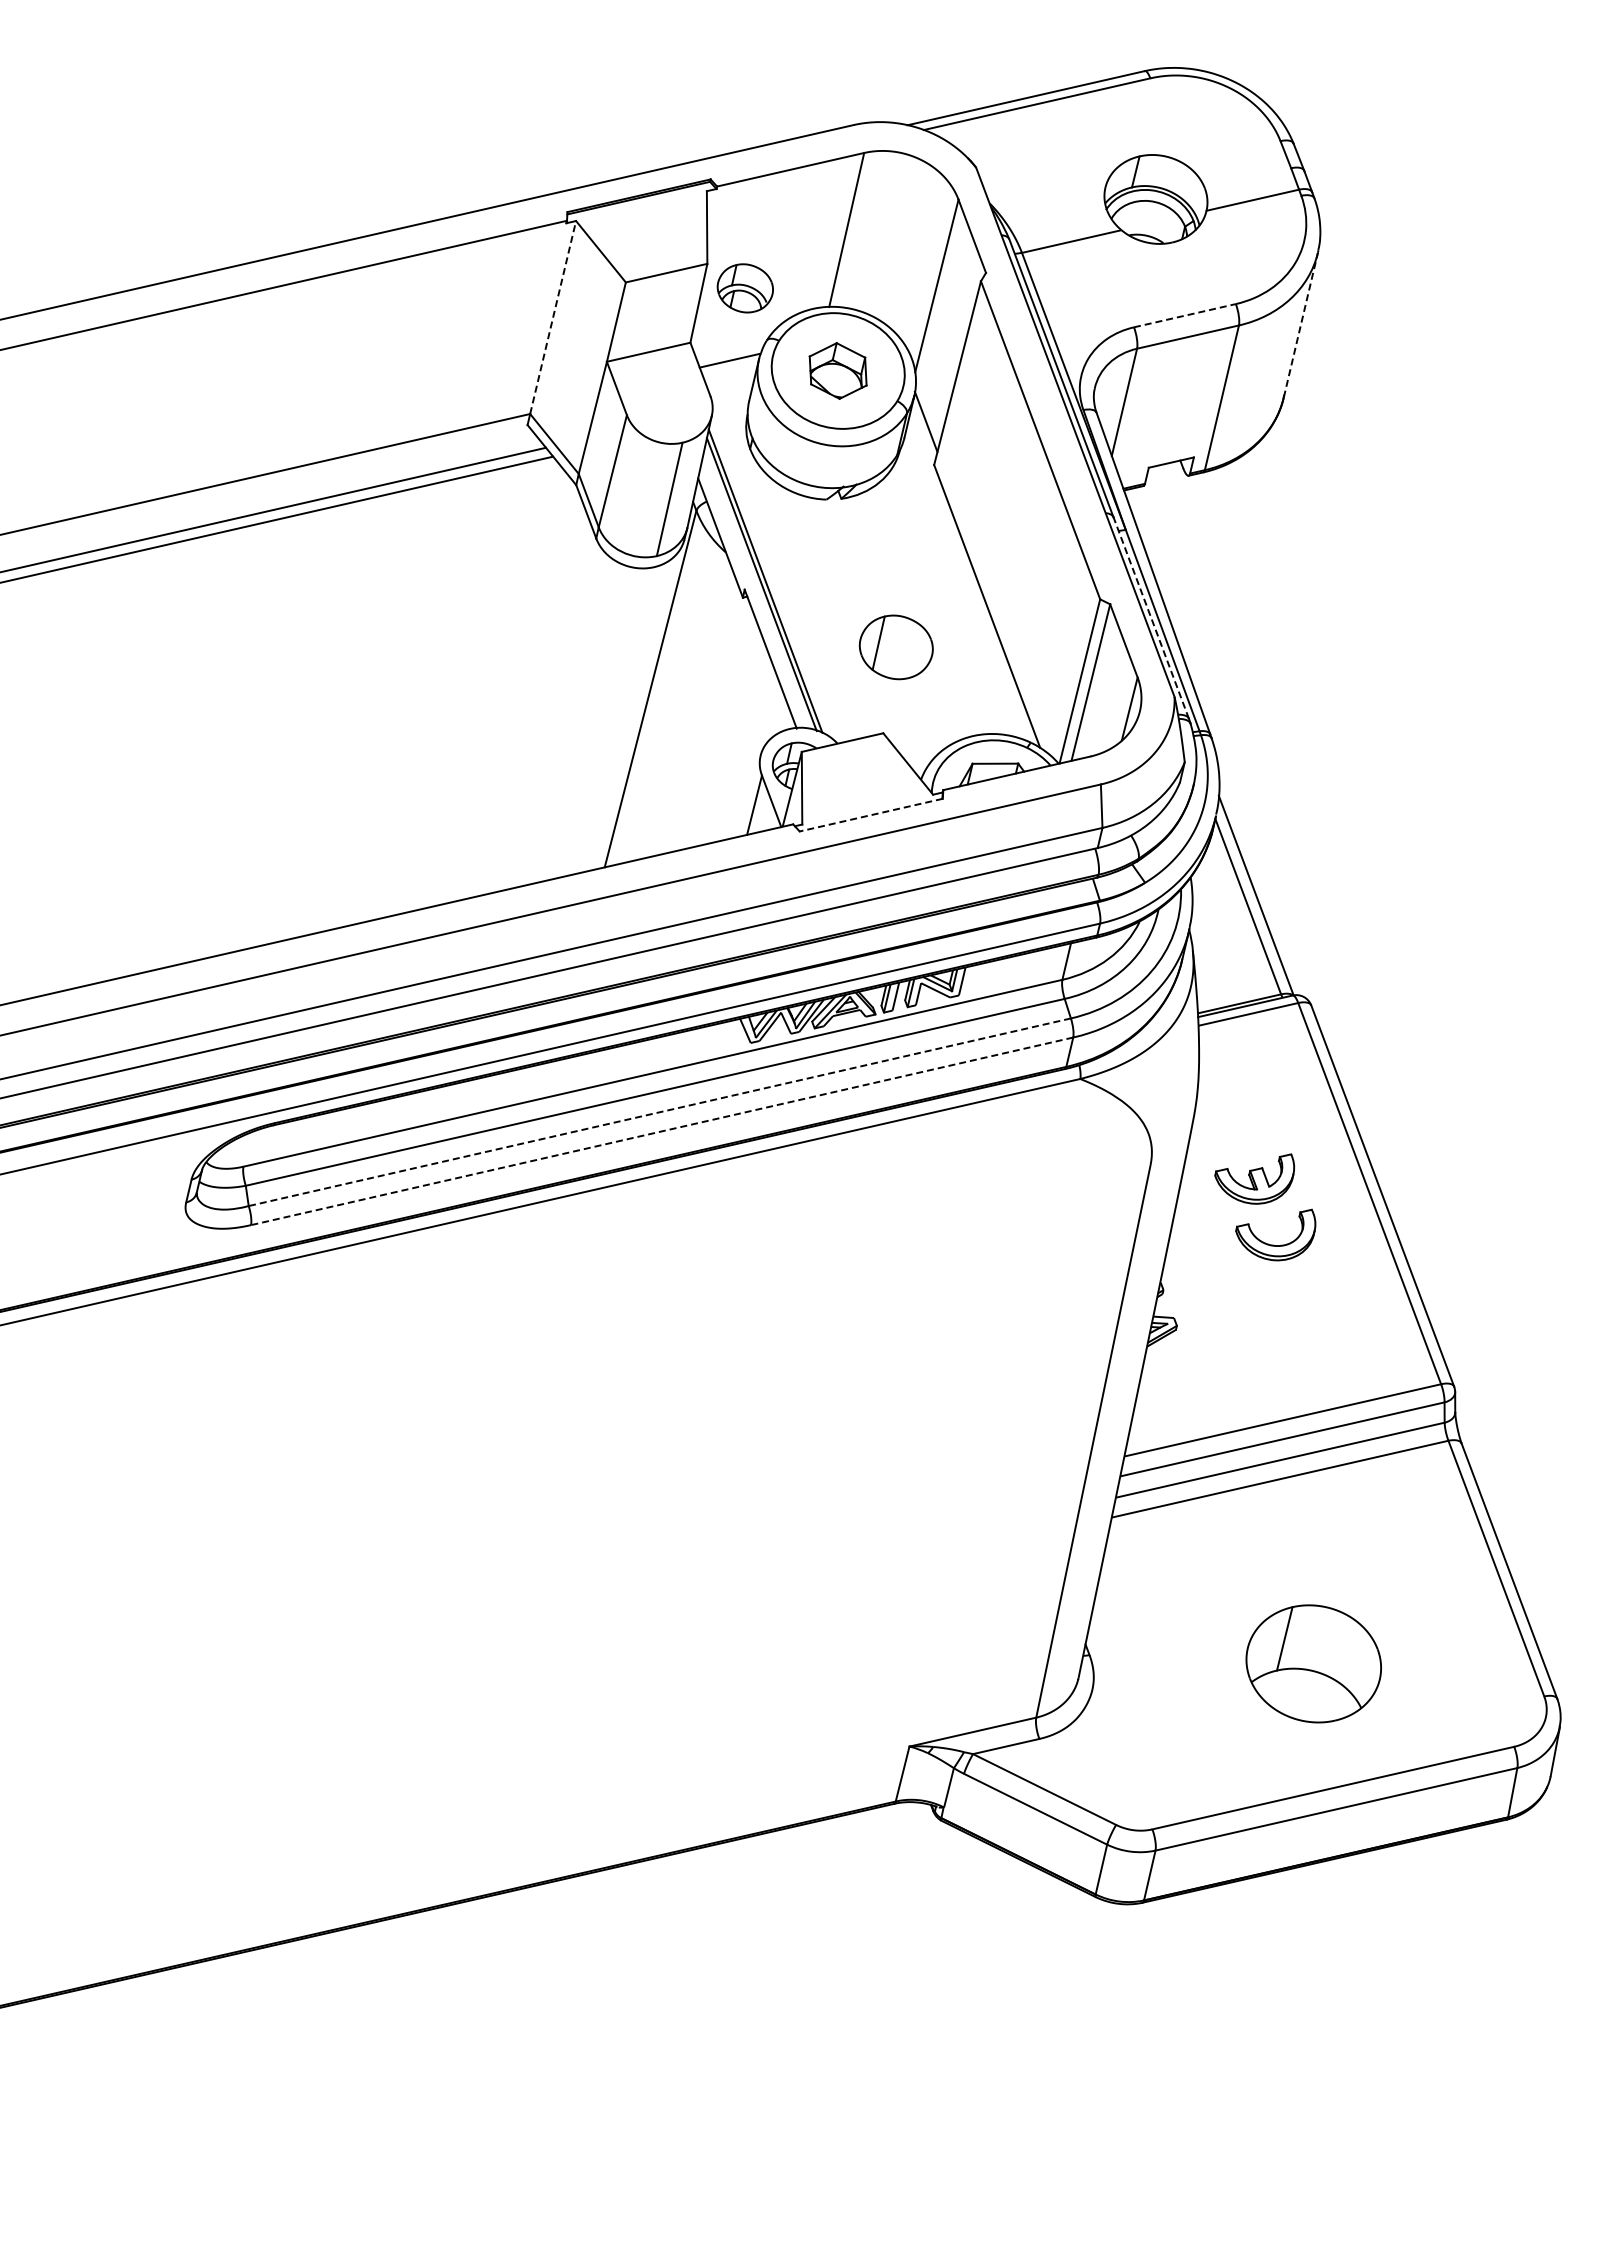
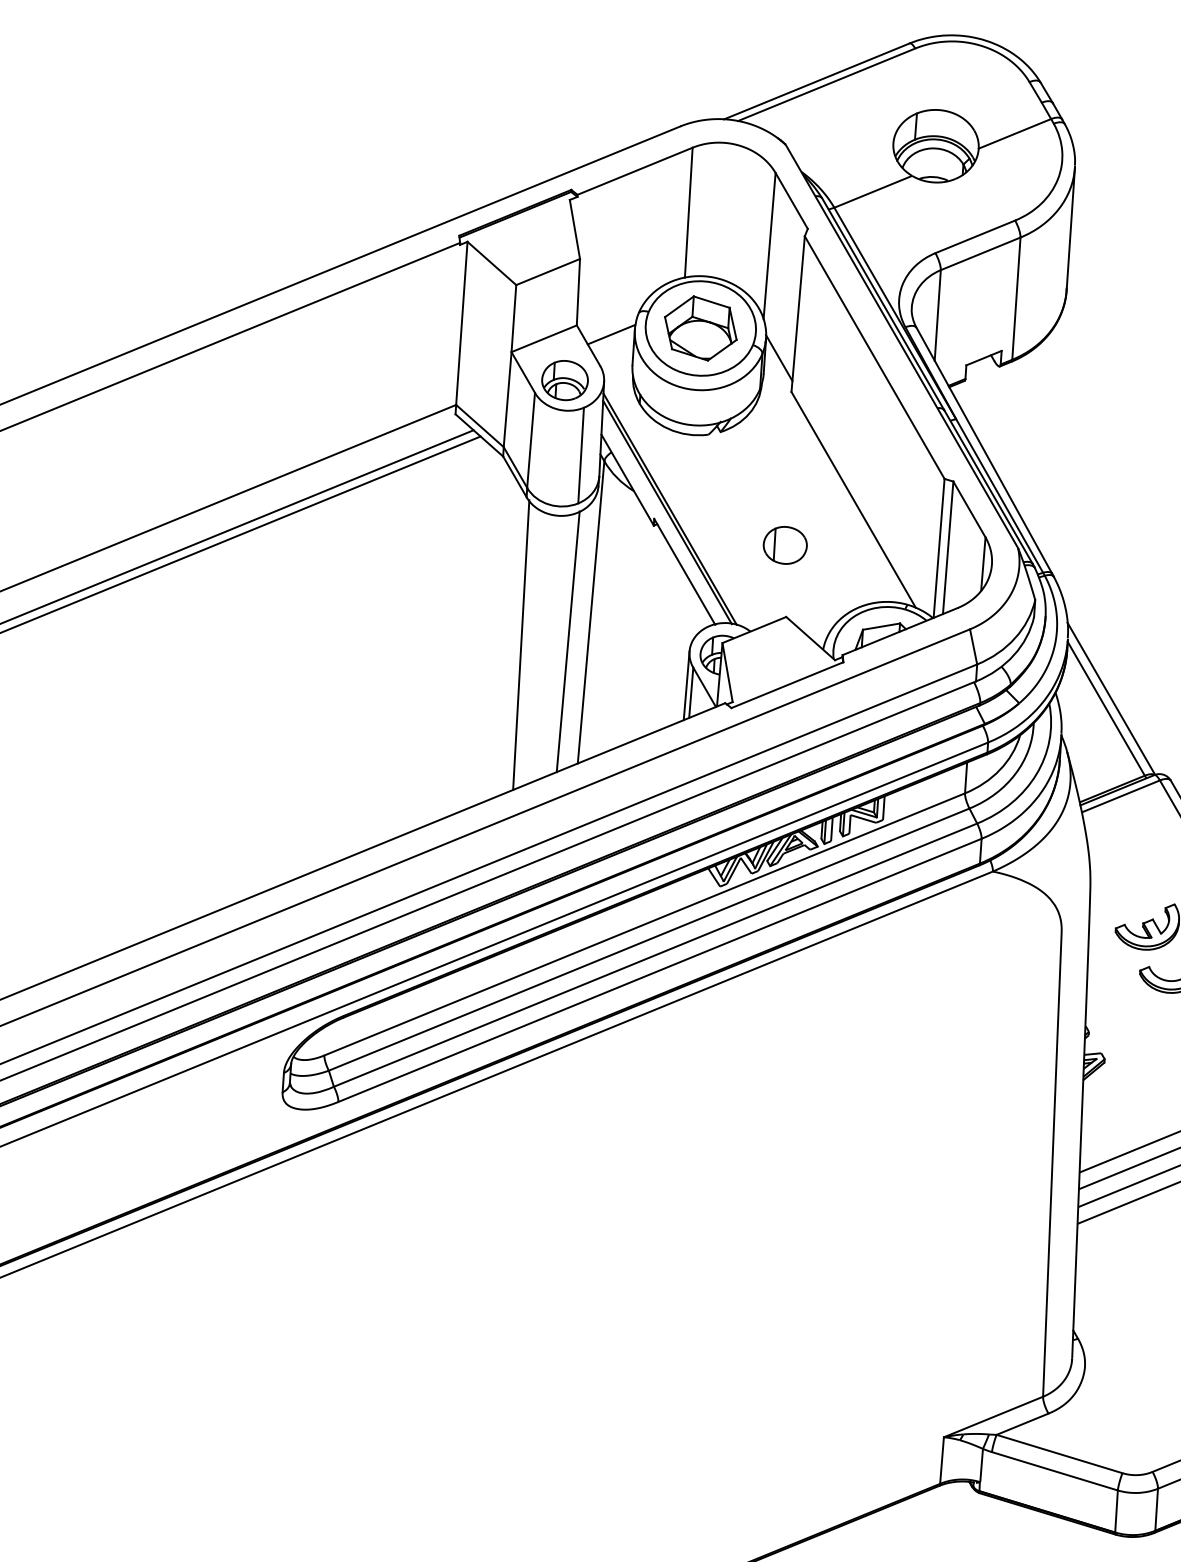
part: (744, 288) -> (564, 380), moved
line: (1185, 315) -> (975, 236), dashed -> solid
line: (553, 317) -> (462, 323), dashed -> solid
line: (1300, 324) -> (1070, 228), dashed -> solid
part: (837, 370) -> (700, 328), size x1.43
line: (1150, 617) -> (987, 486), dashed -> solid
part: (896, 647) -> (785, 545), size x0.71
line: (560, 714) -> (521, 645), added
line: (616, 719) -> (567, 641), added
line: (750, 795) -> (686, 685), added
line: (870, 815) -> (786, 685), dashed -> solid
line: (659, 1112) -> (655, 955), dashed -> solid
line: (662, 1131) -> (660, 970), dashed -> solid

